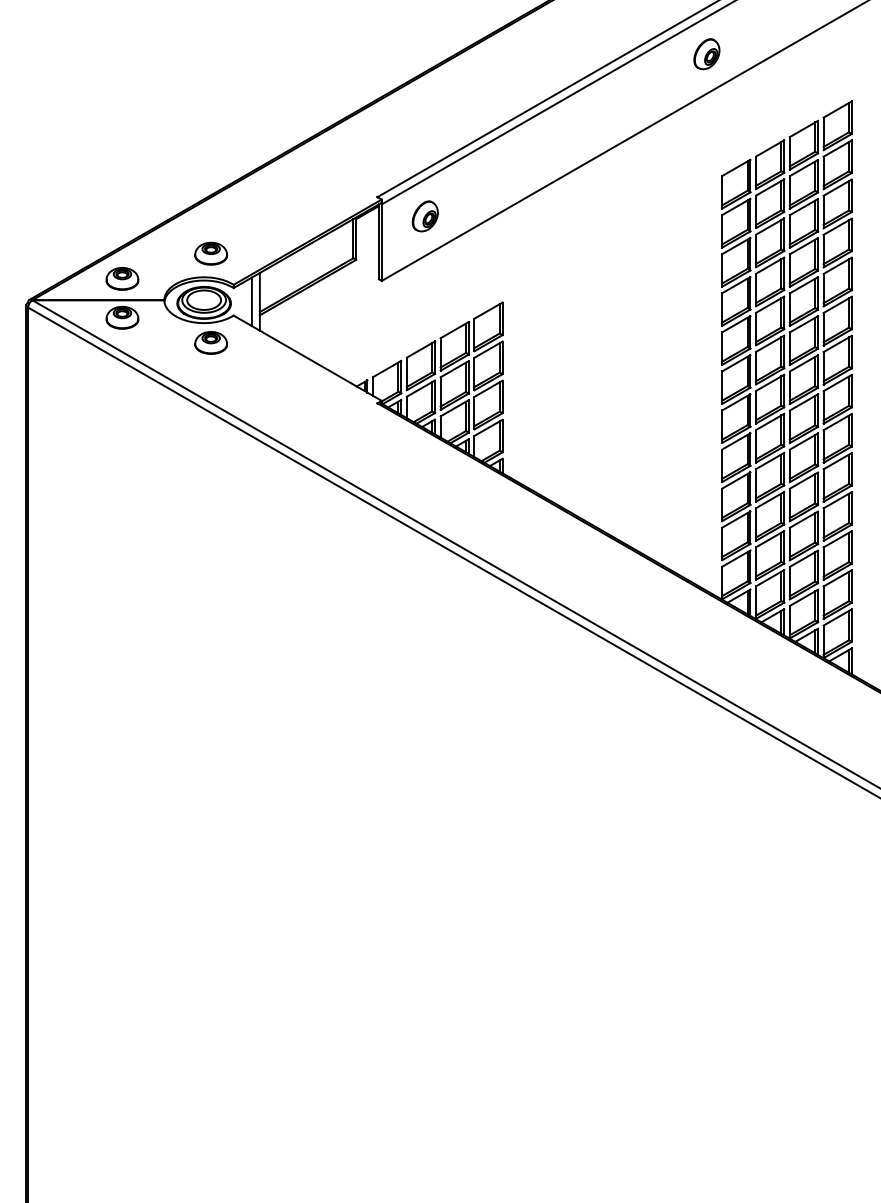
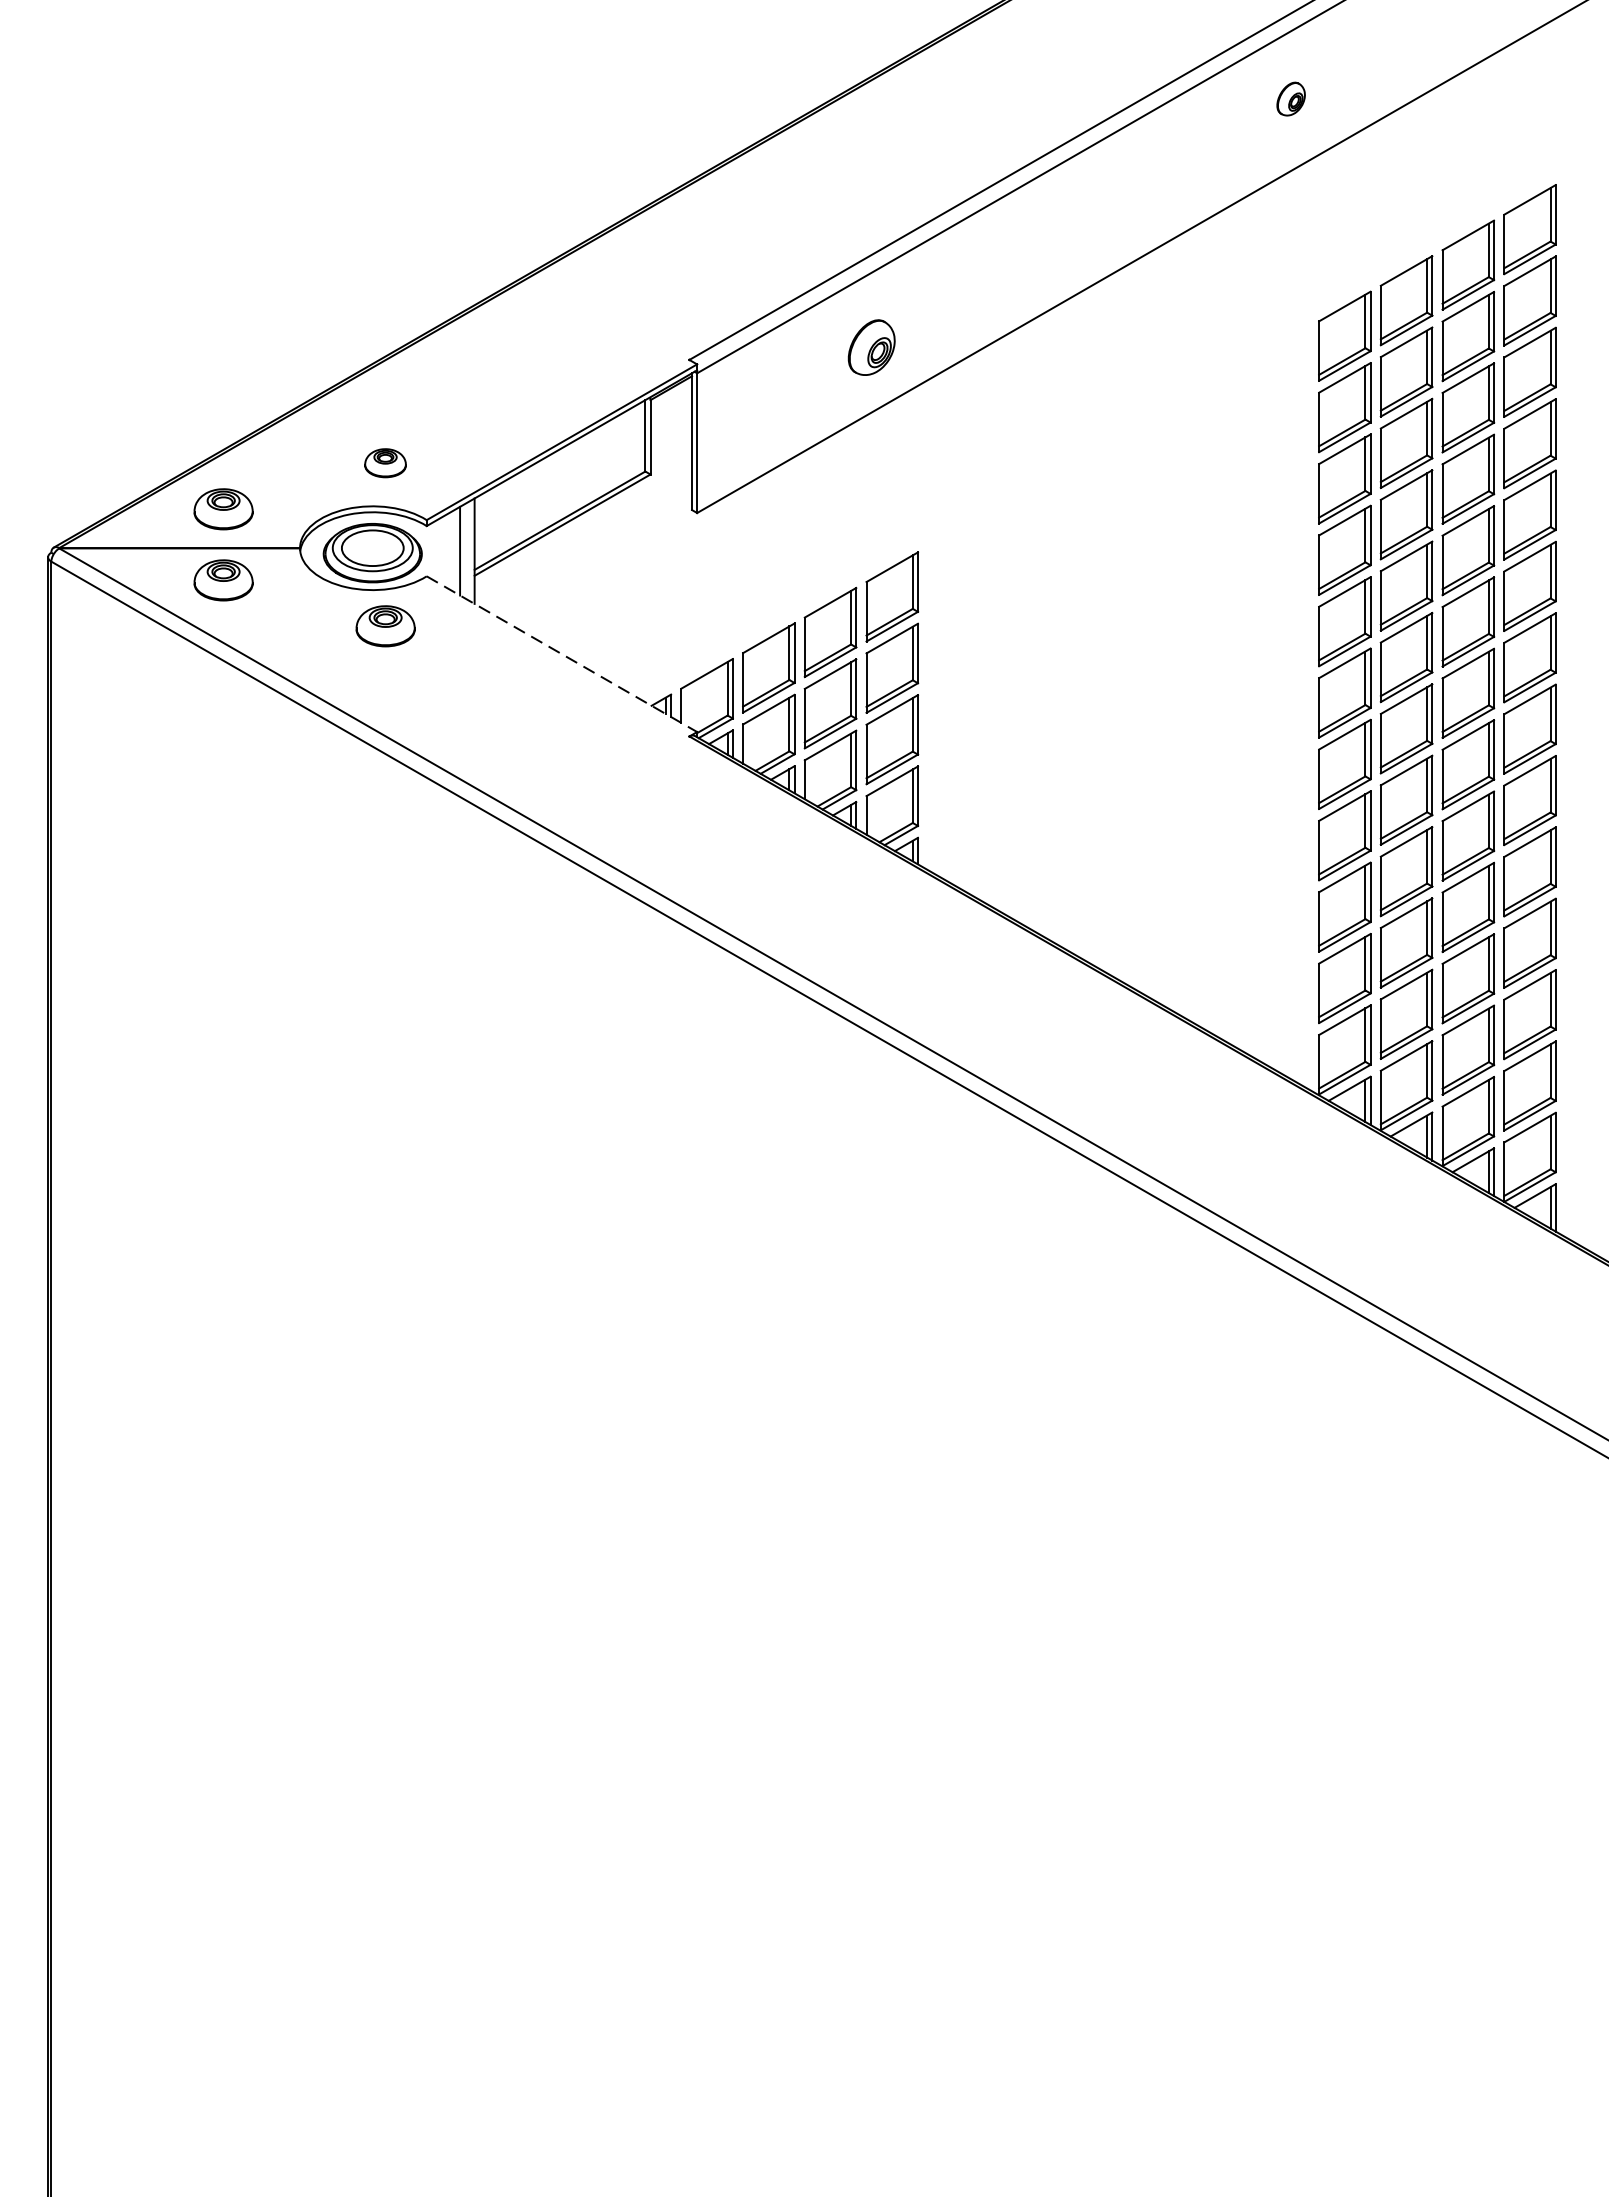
part: (706, 54) -> (1290, 99), size x0.6
part: (424, 216) -> (870, 347), moved
part: (210, 253) -> (384, 462), size x0.7
line: (308, 358) -> (563, 654), solid -> dashed

